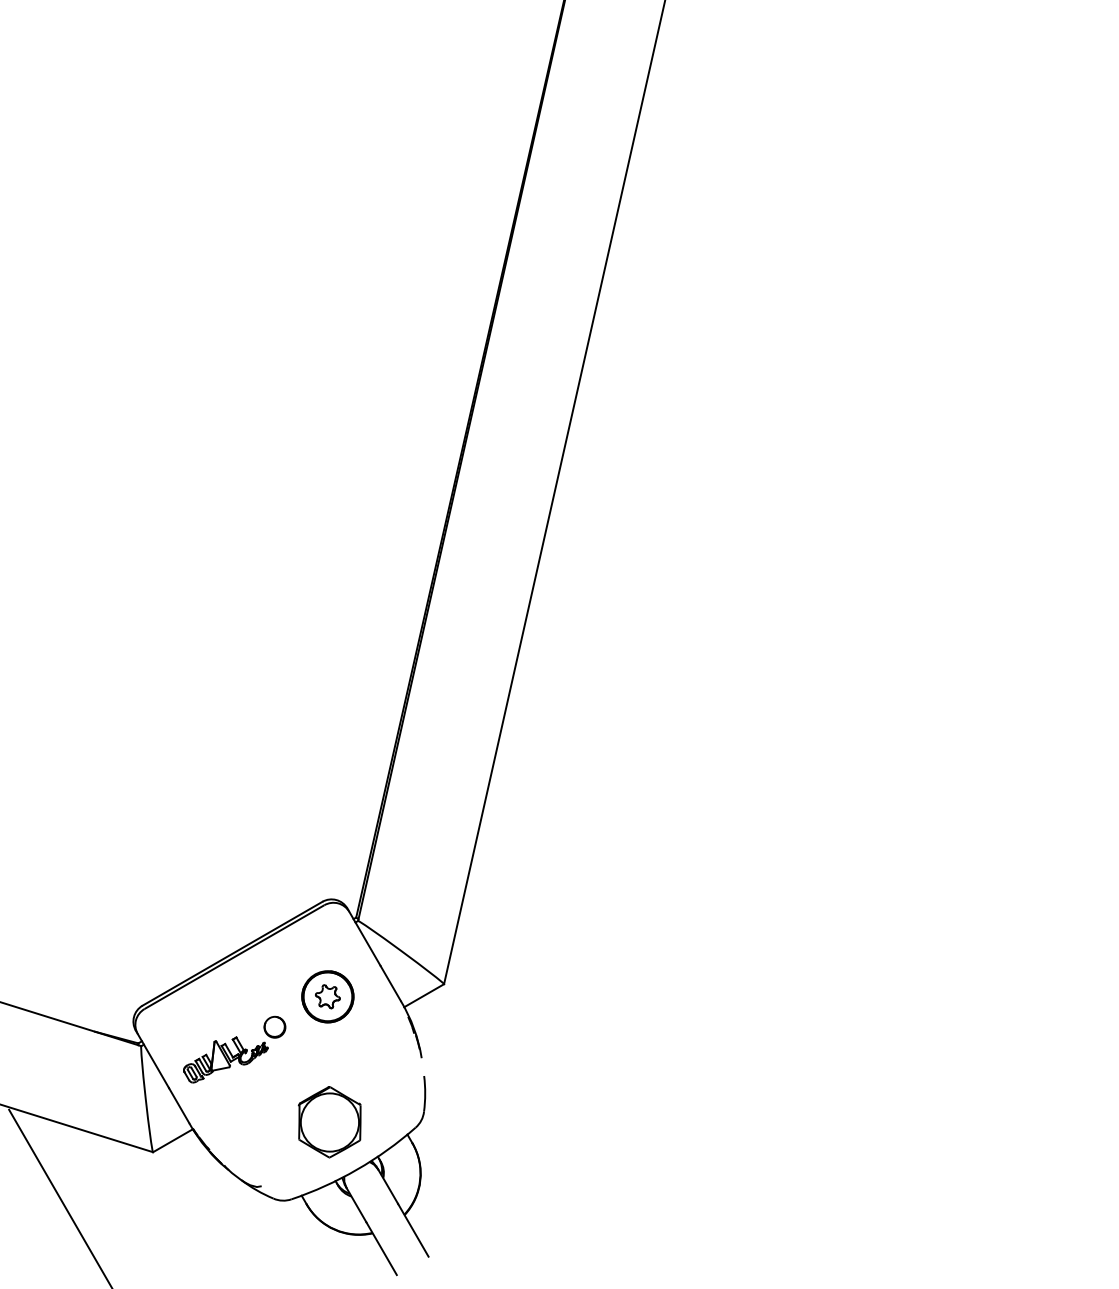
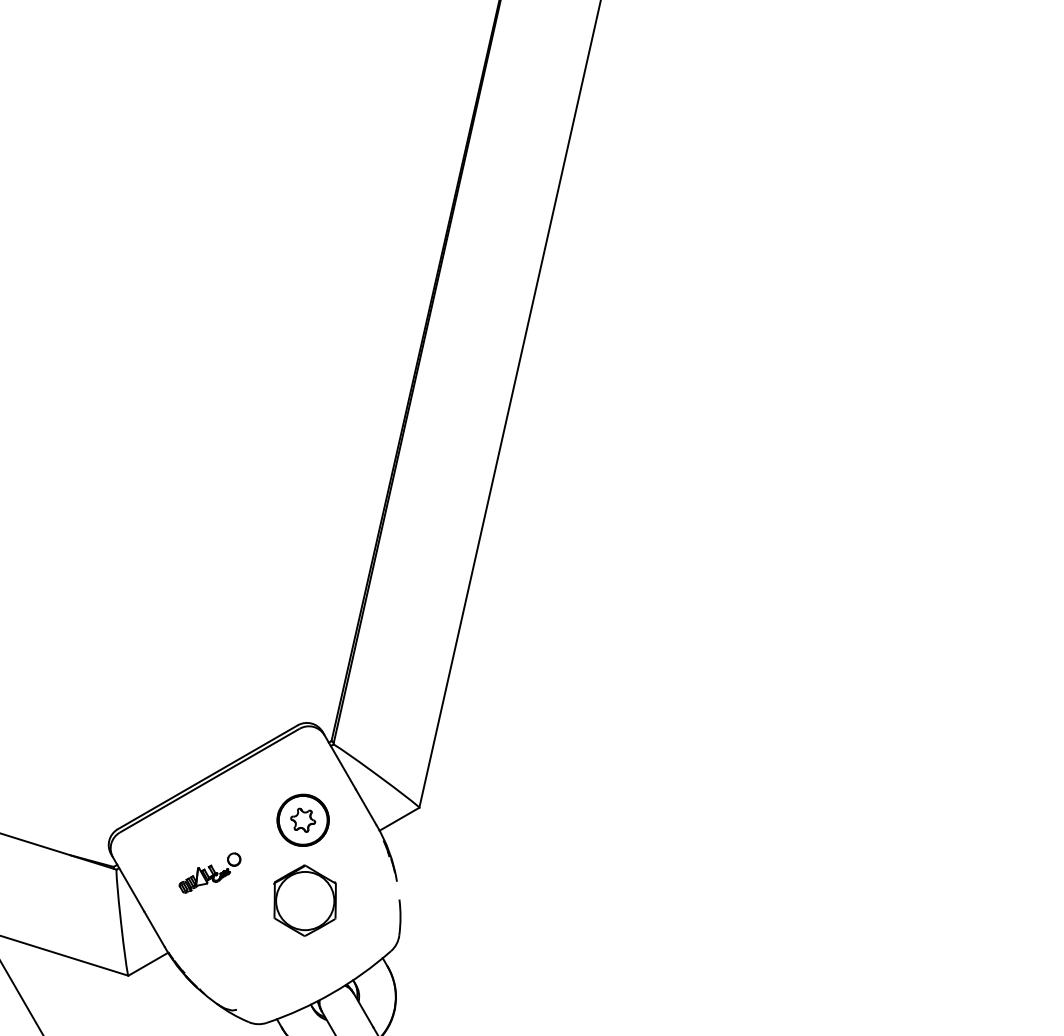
part: (234, 1049) -> (209, 873), size x0.6
part: (329, 1122) -> (304, 901), moved

